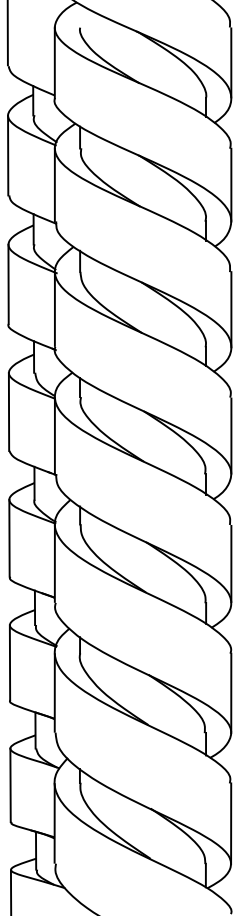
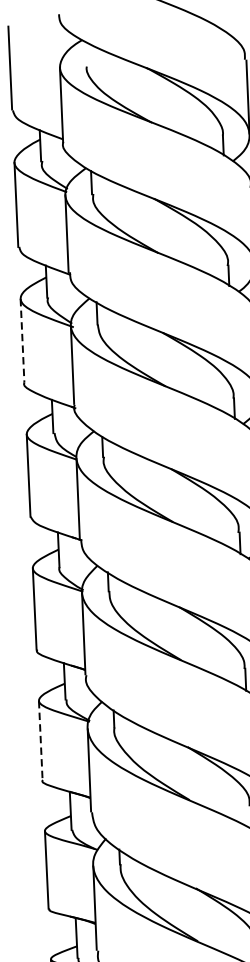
line: (8, 284) -> (22, 341), solid -> dashed
line: (10, 663) -> (41, 741), solid -> dashed

